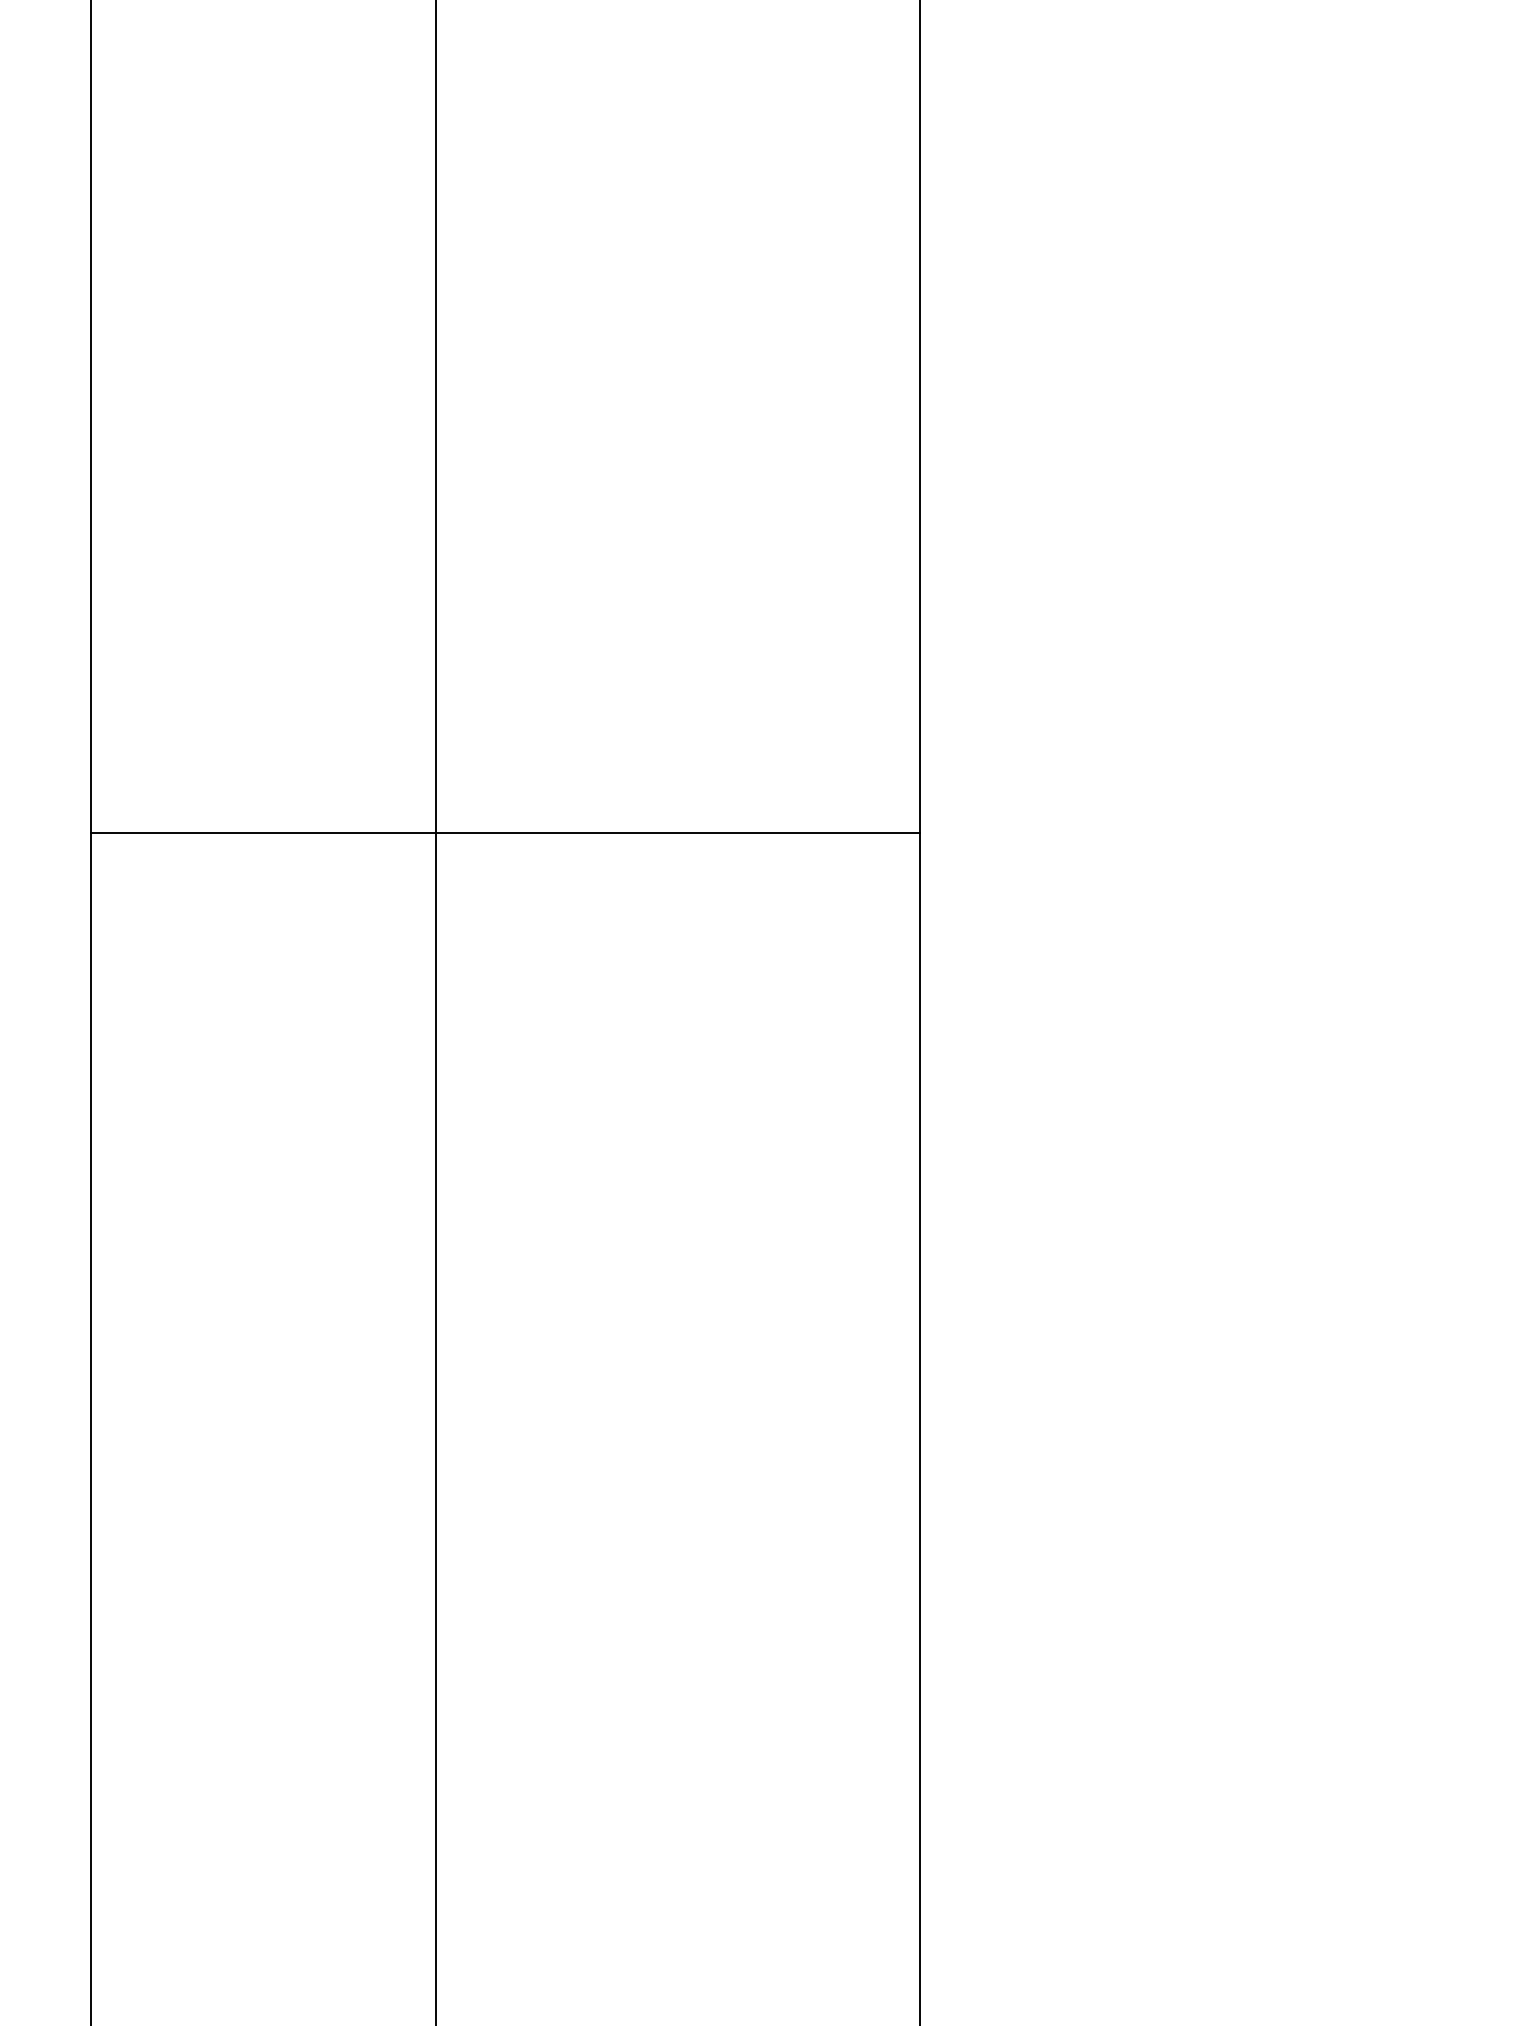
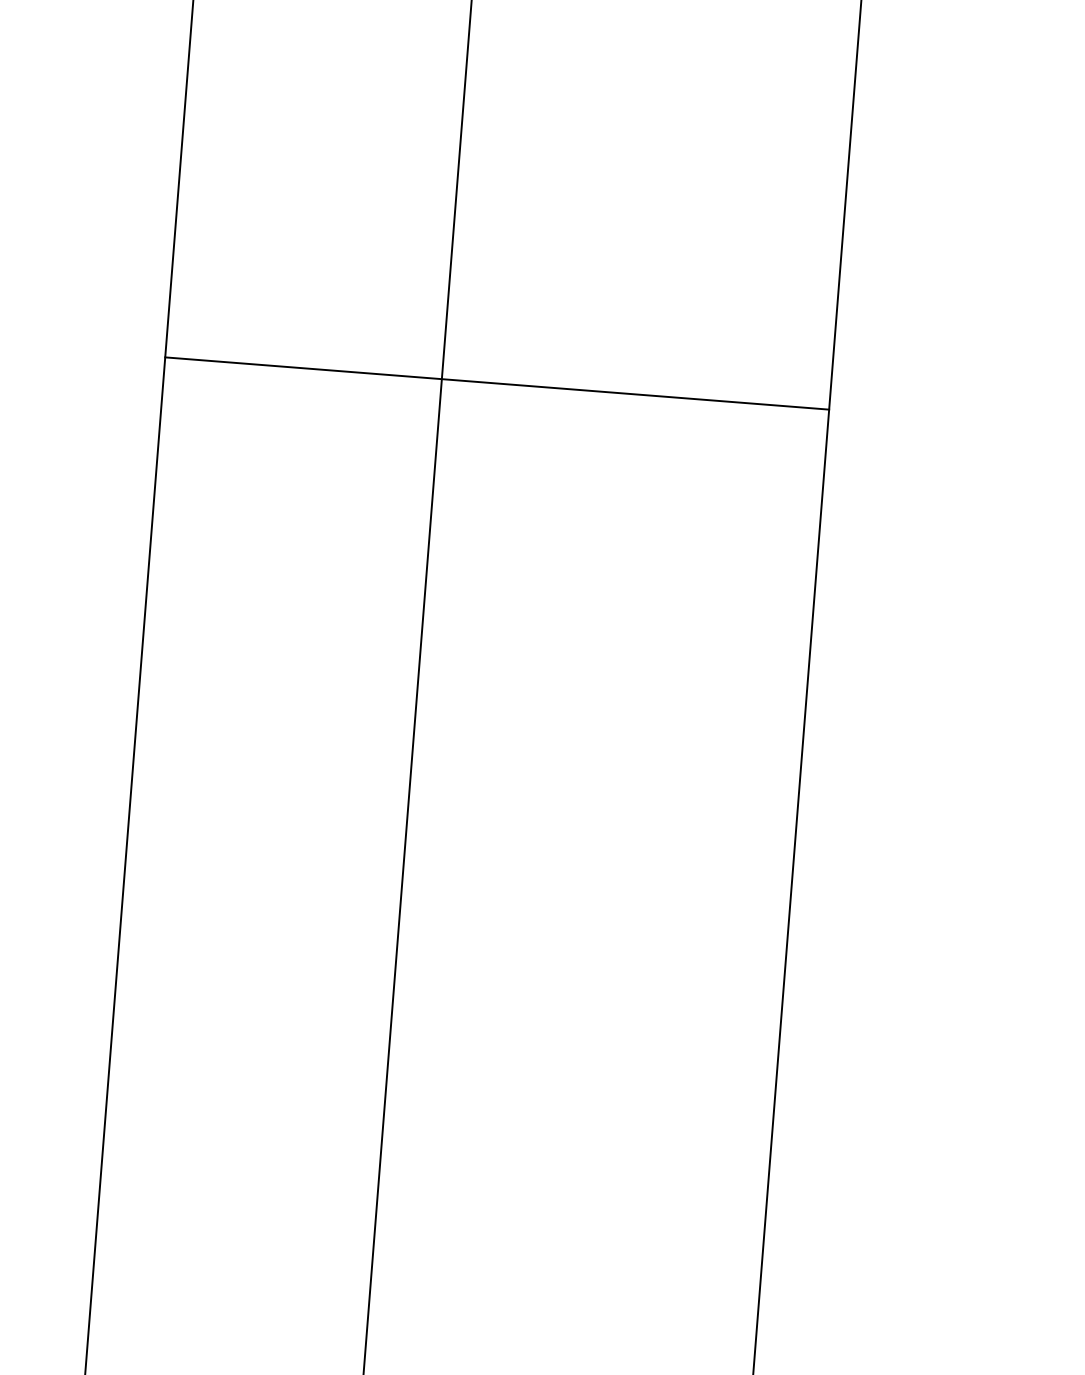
line: (504, 832) -> (496, 383), moved

